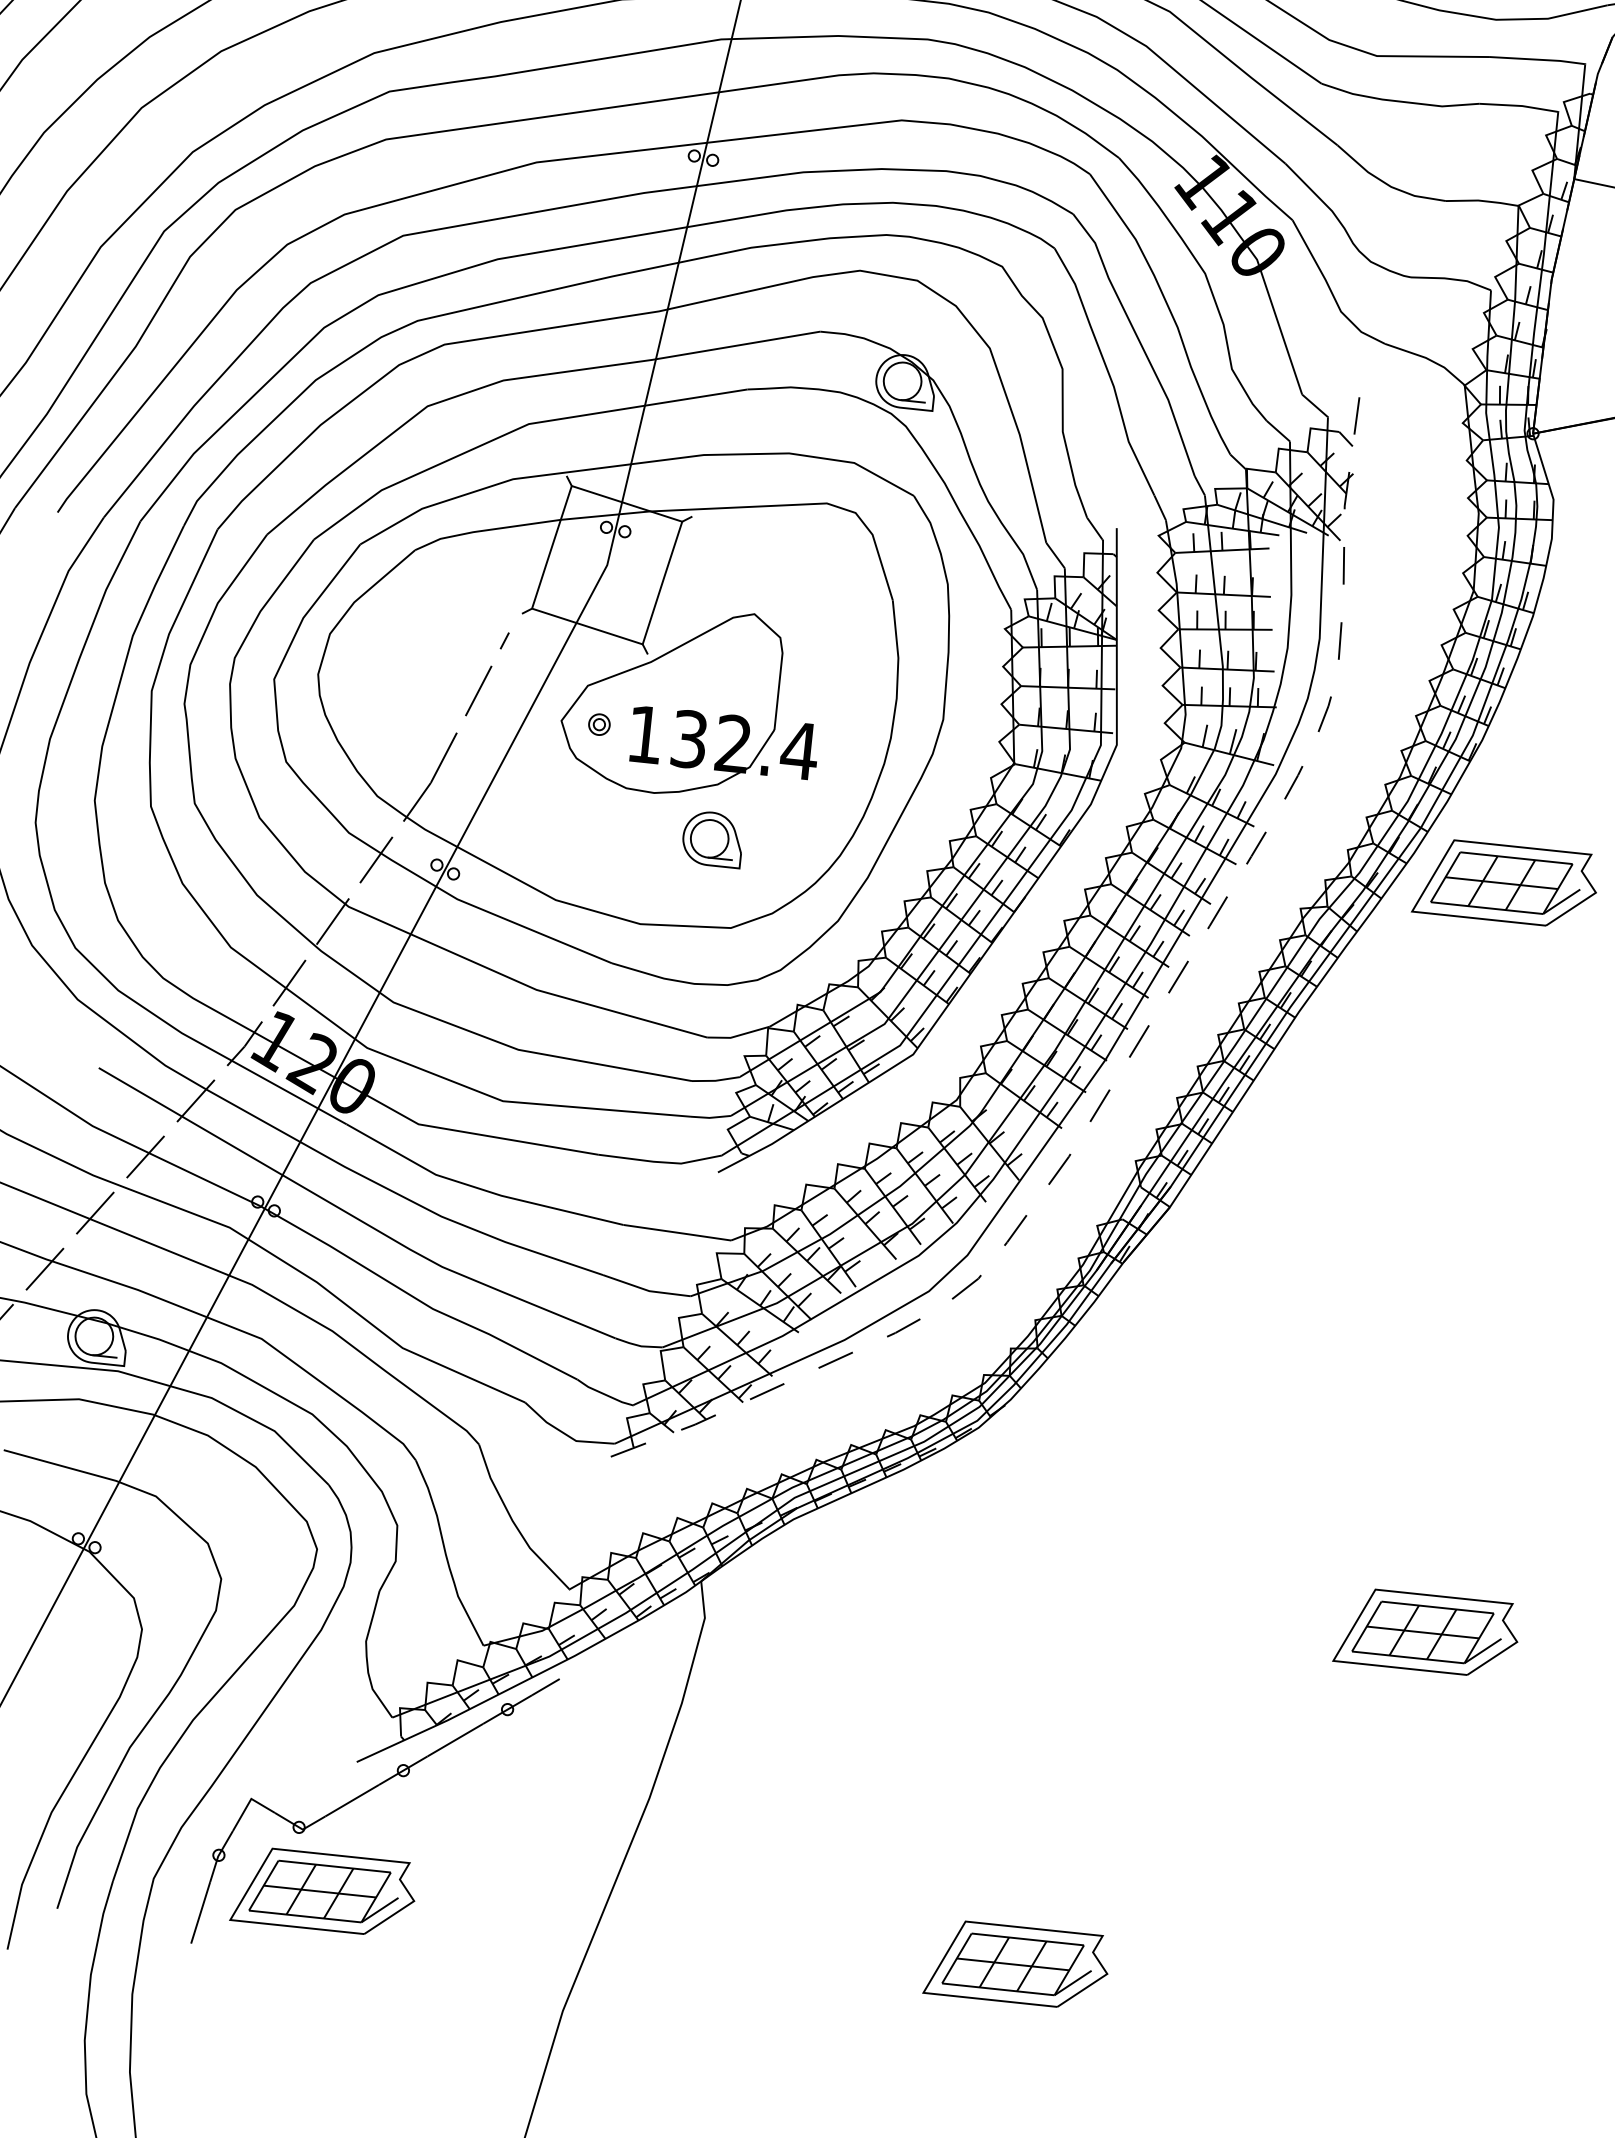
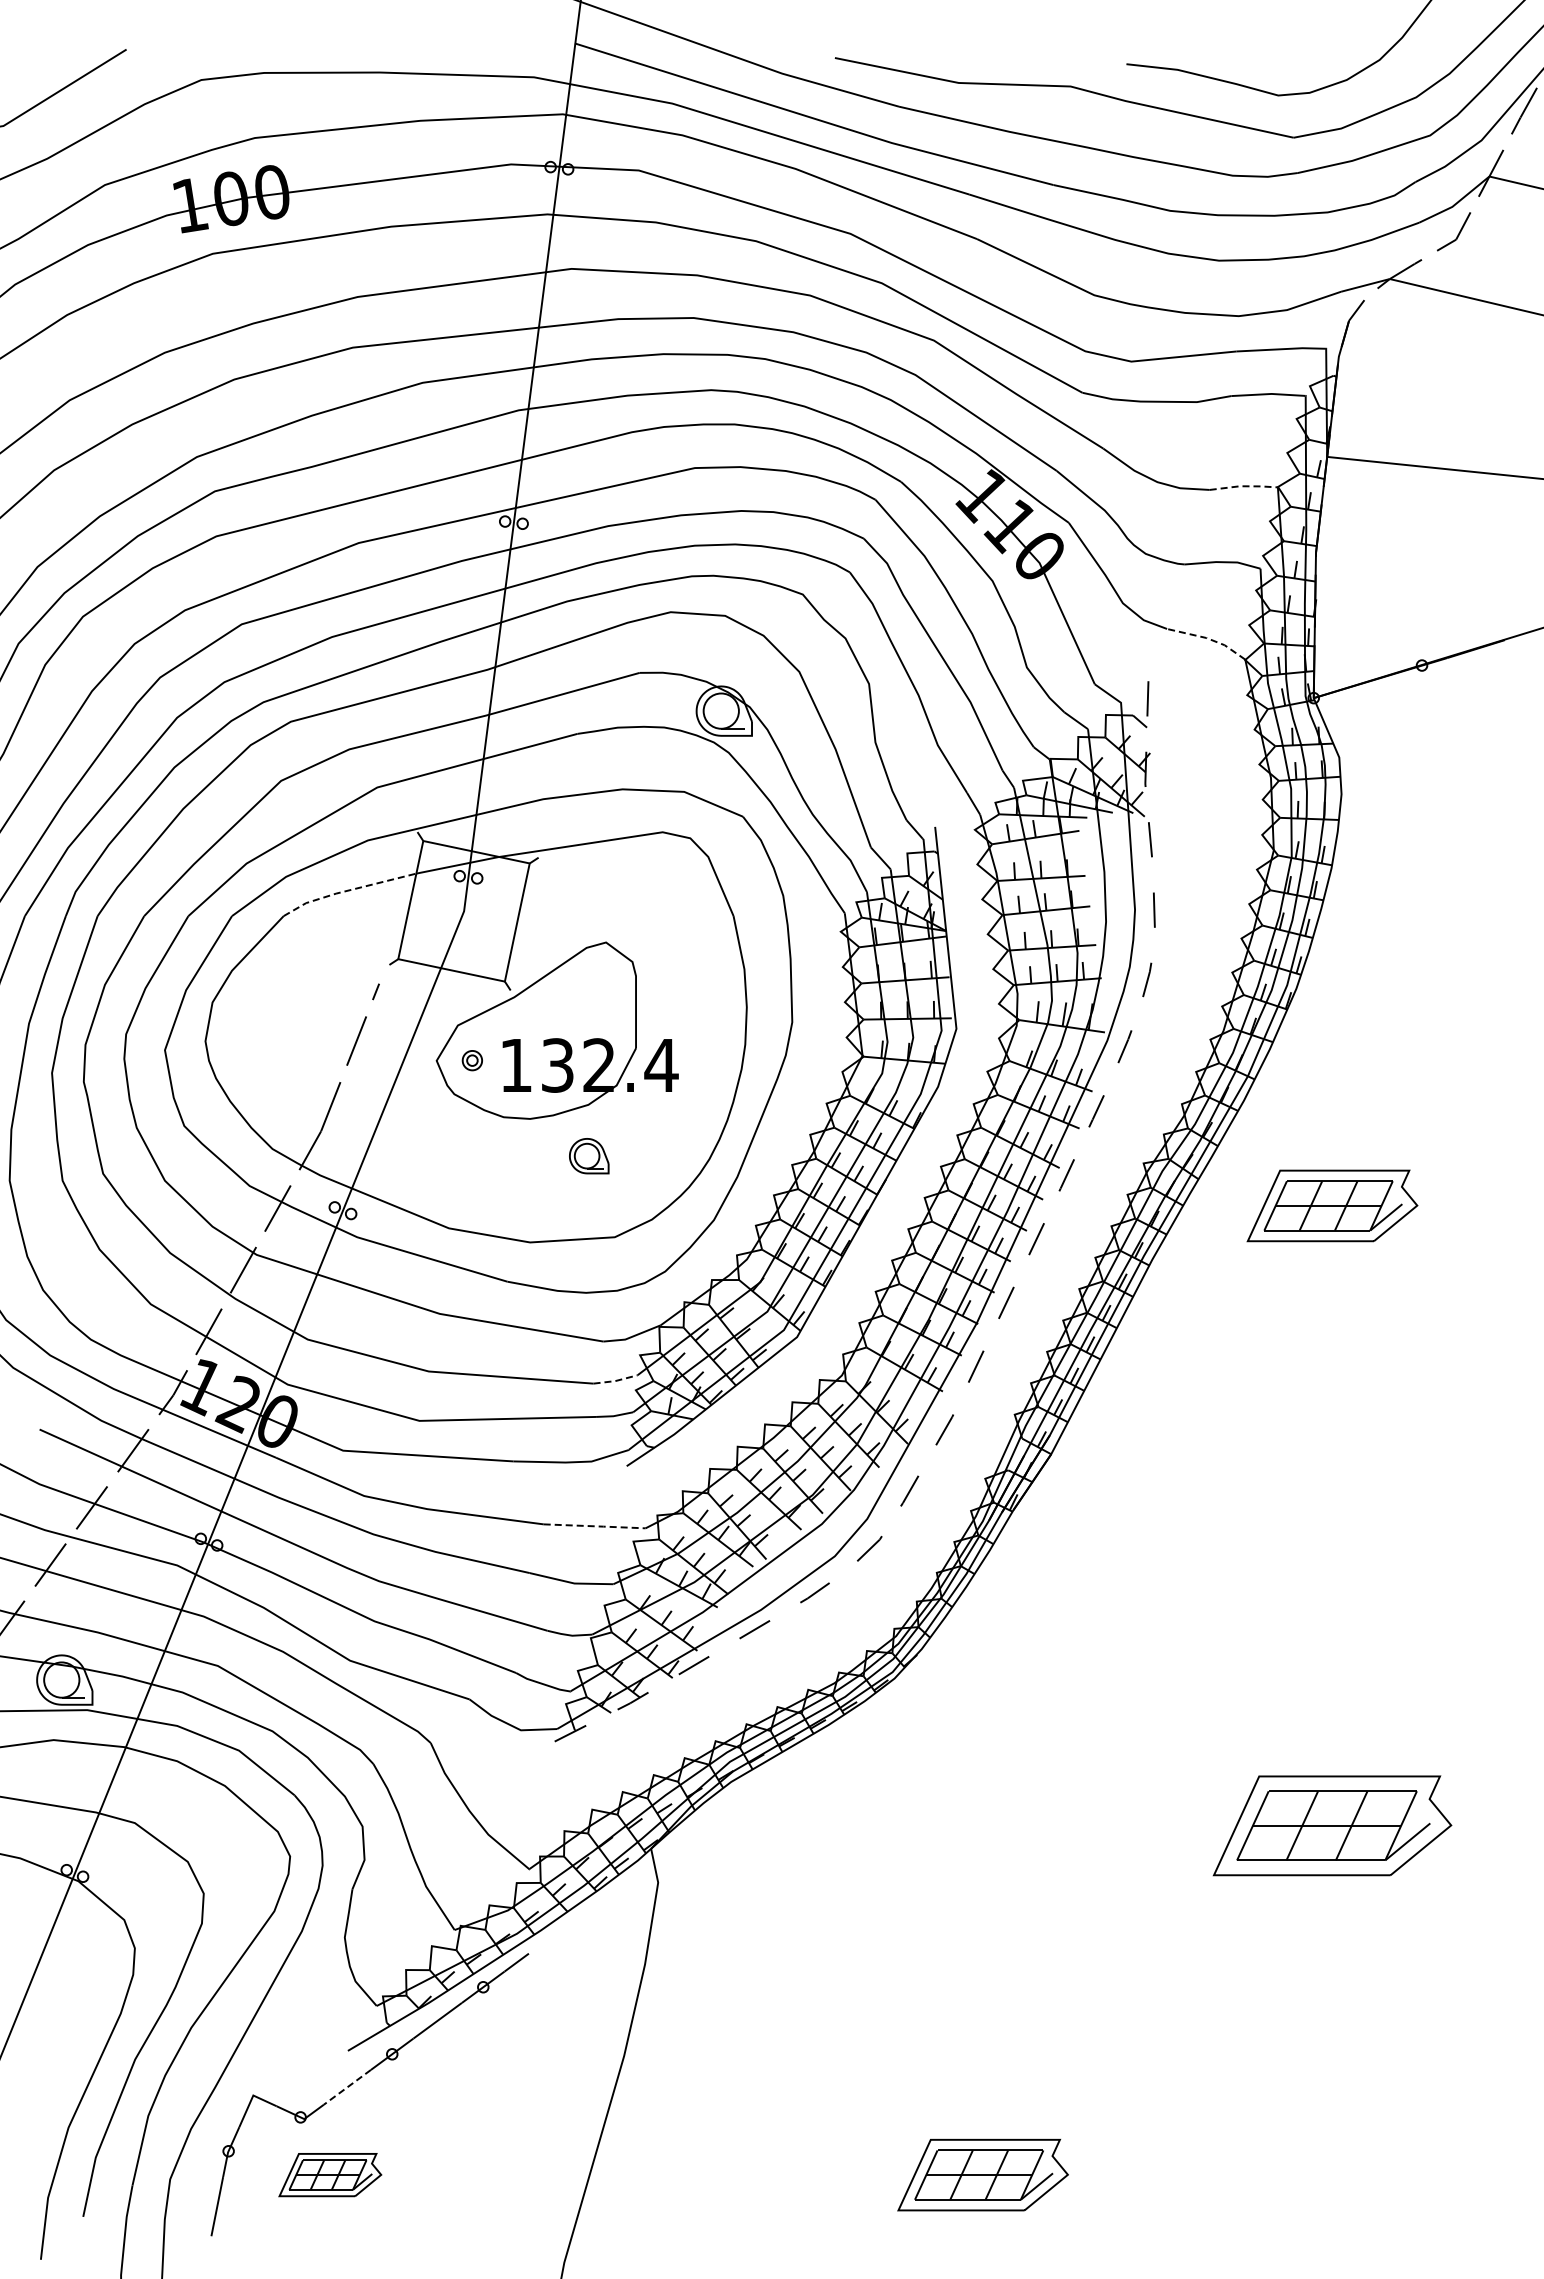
line: (1482, 201) -> (1243, 486), solid -> dashed
line: (1427, 358) -> (1208, 638), solid -> dashed
line: (485, 530) -> (347, 890), solid -> dashed
part: (712, 838) -> (588, 1155), size x0.7
part: (1505, 883) -> (1332, 1205), moved
line: (716, 1080) -> (616, 1380), solid -> dashed
line: (678, 1232) -> (595, 1526), solid -> dashed
part: (1427, 1632) -> (1332, 1825), size x1.4
line: (352, 1800) -> (347, 2087), solid -> dashed
part: (324, 1891) -> (330, 2174), size x0.6

